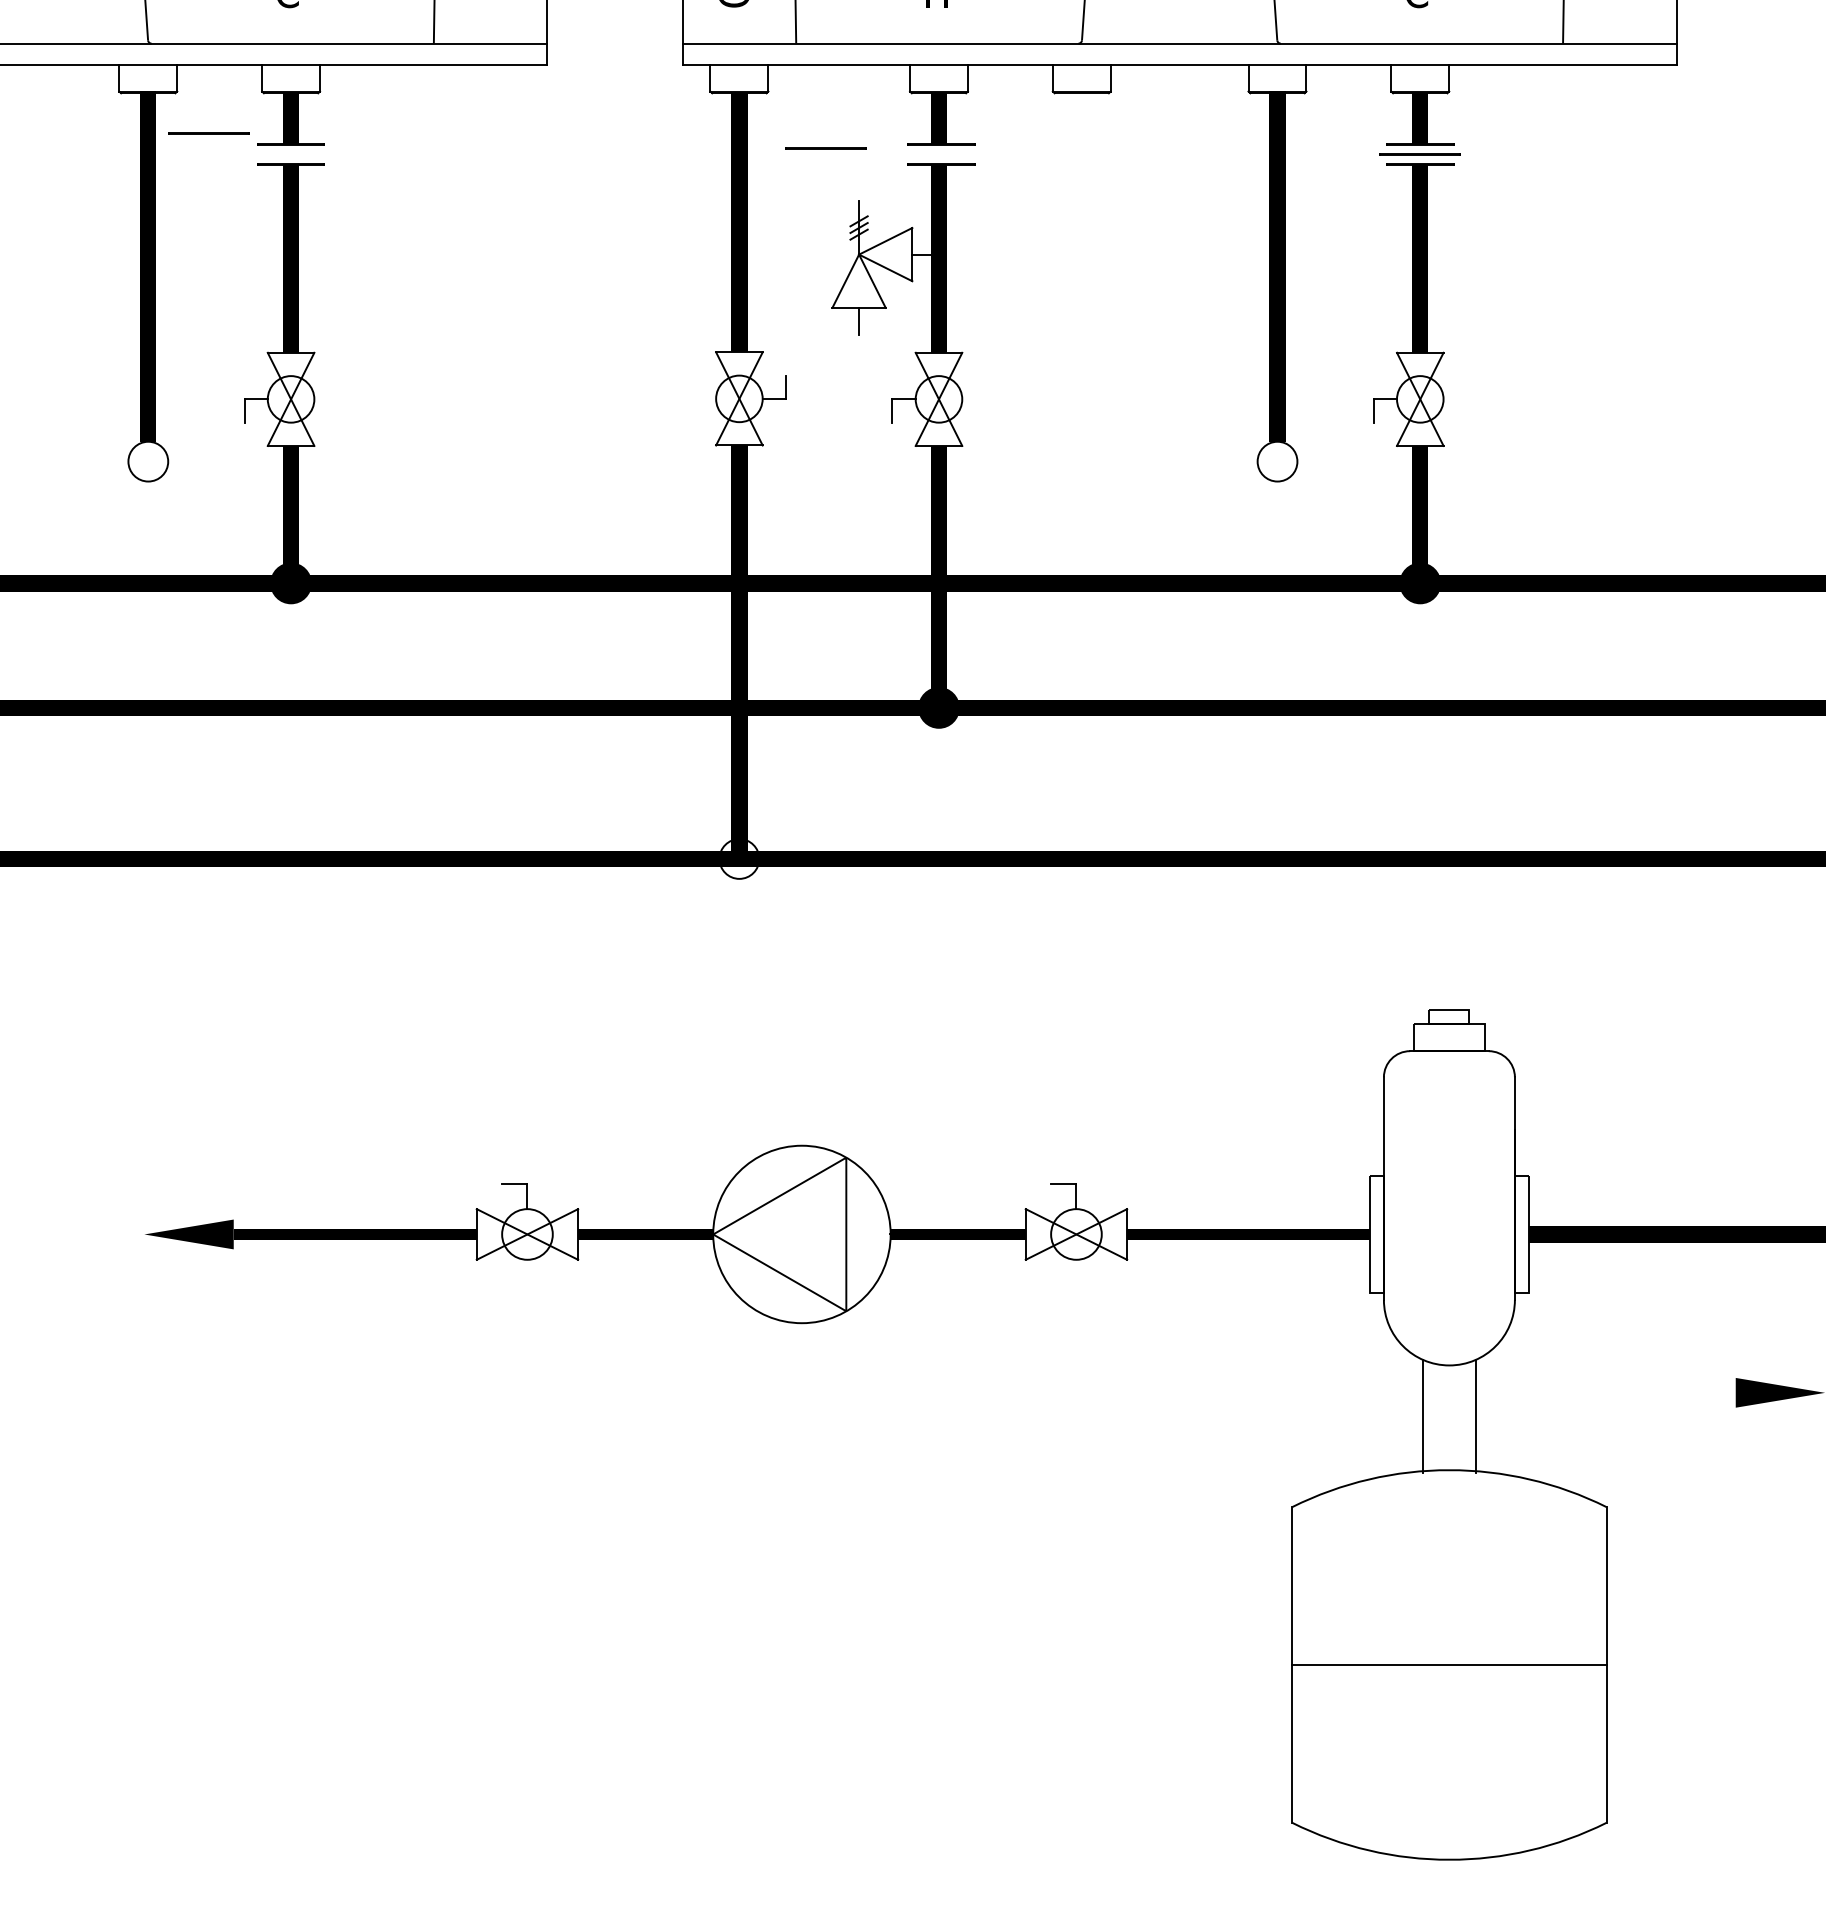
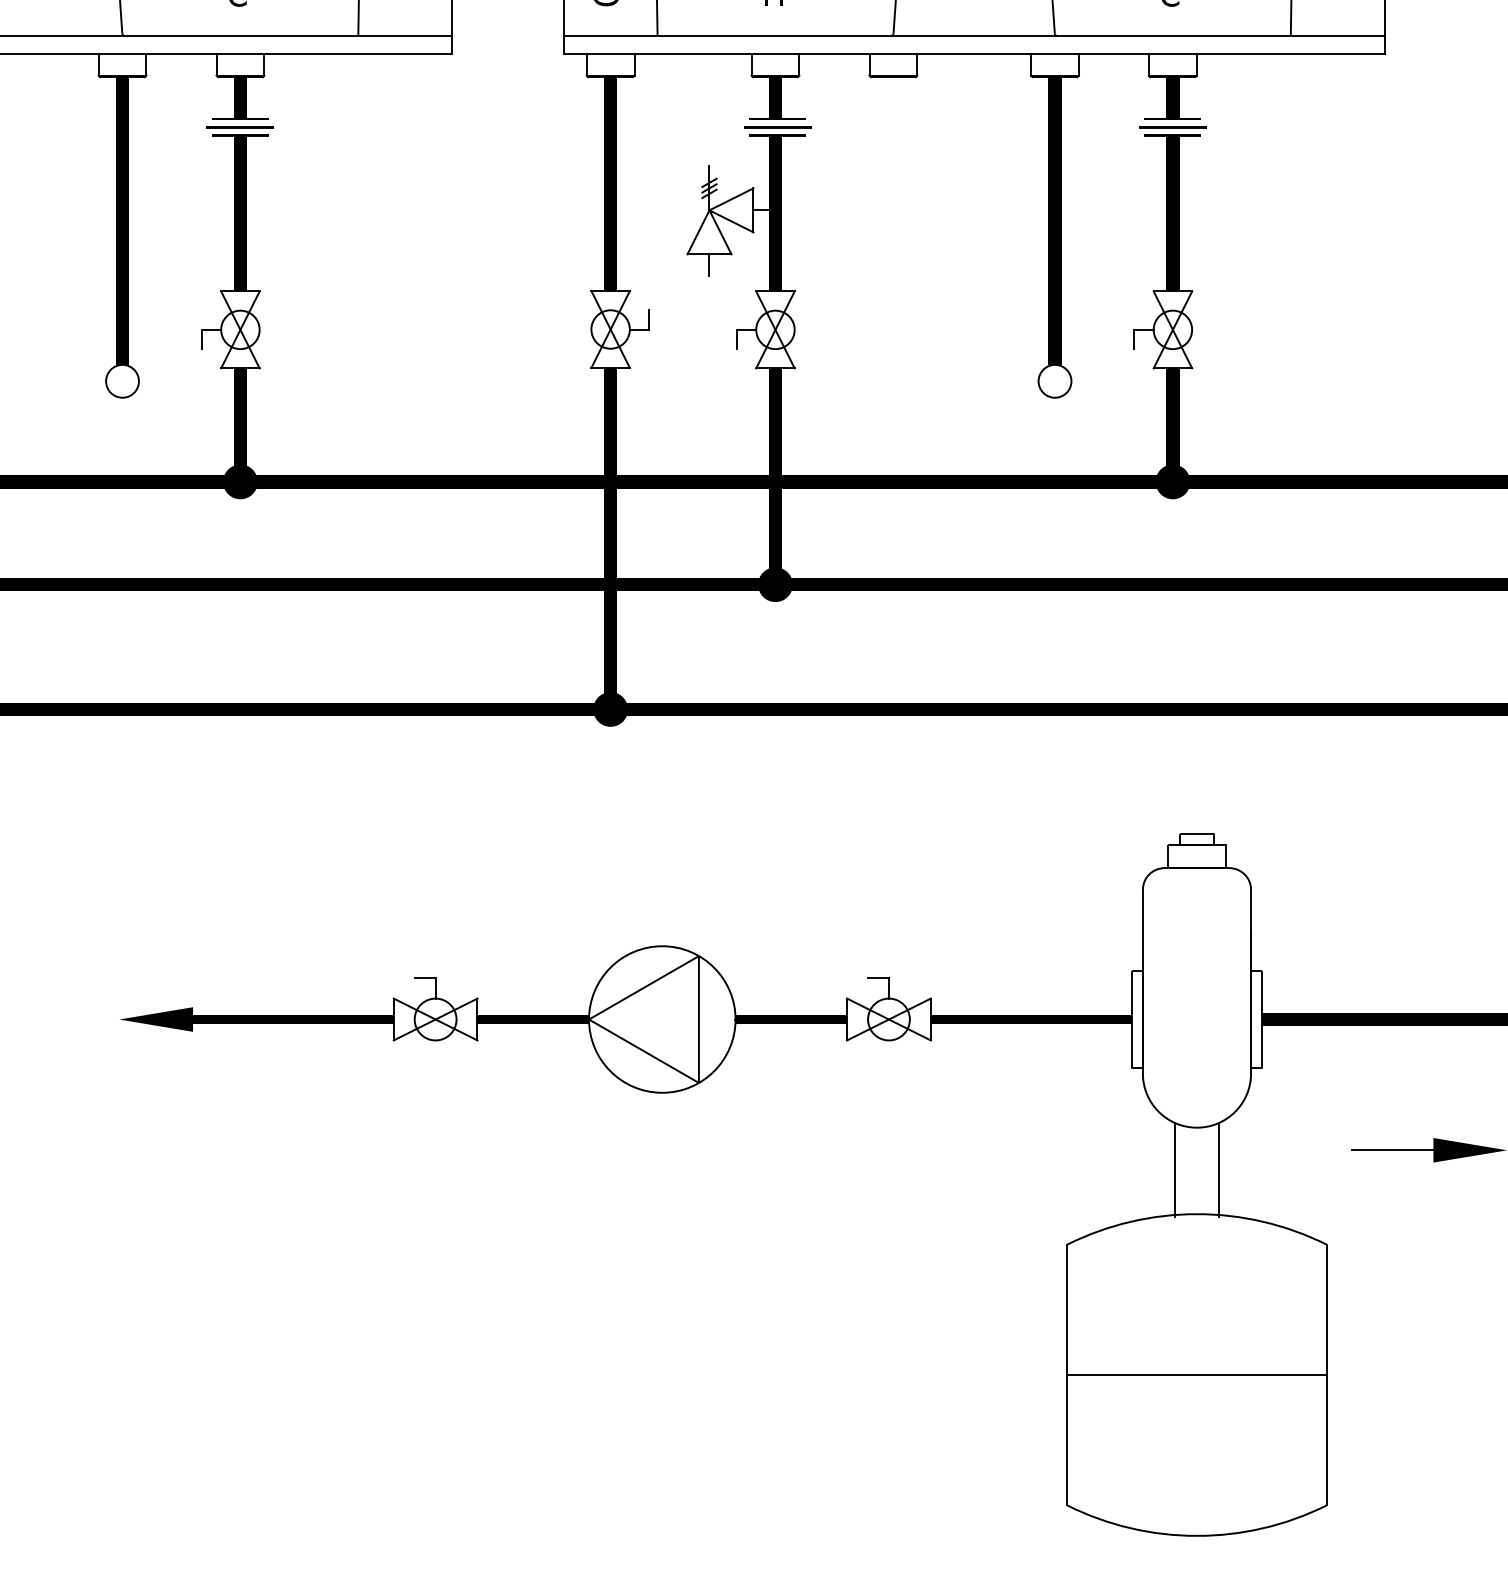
line: (208, 133) -> (239, 127), moved
line: (825, 148) -> (777, 127), moved
fill: (739, 858) -> (610, 709), added
line: (1685, 1392) -> (1391, 1150), added

